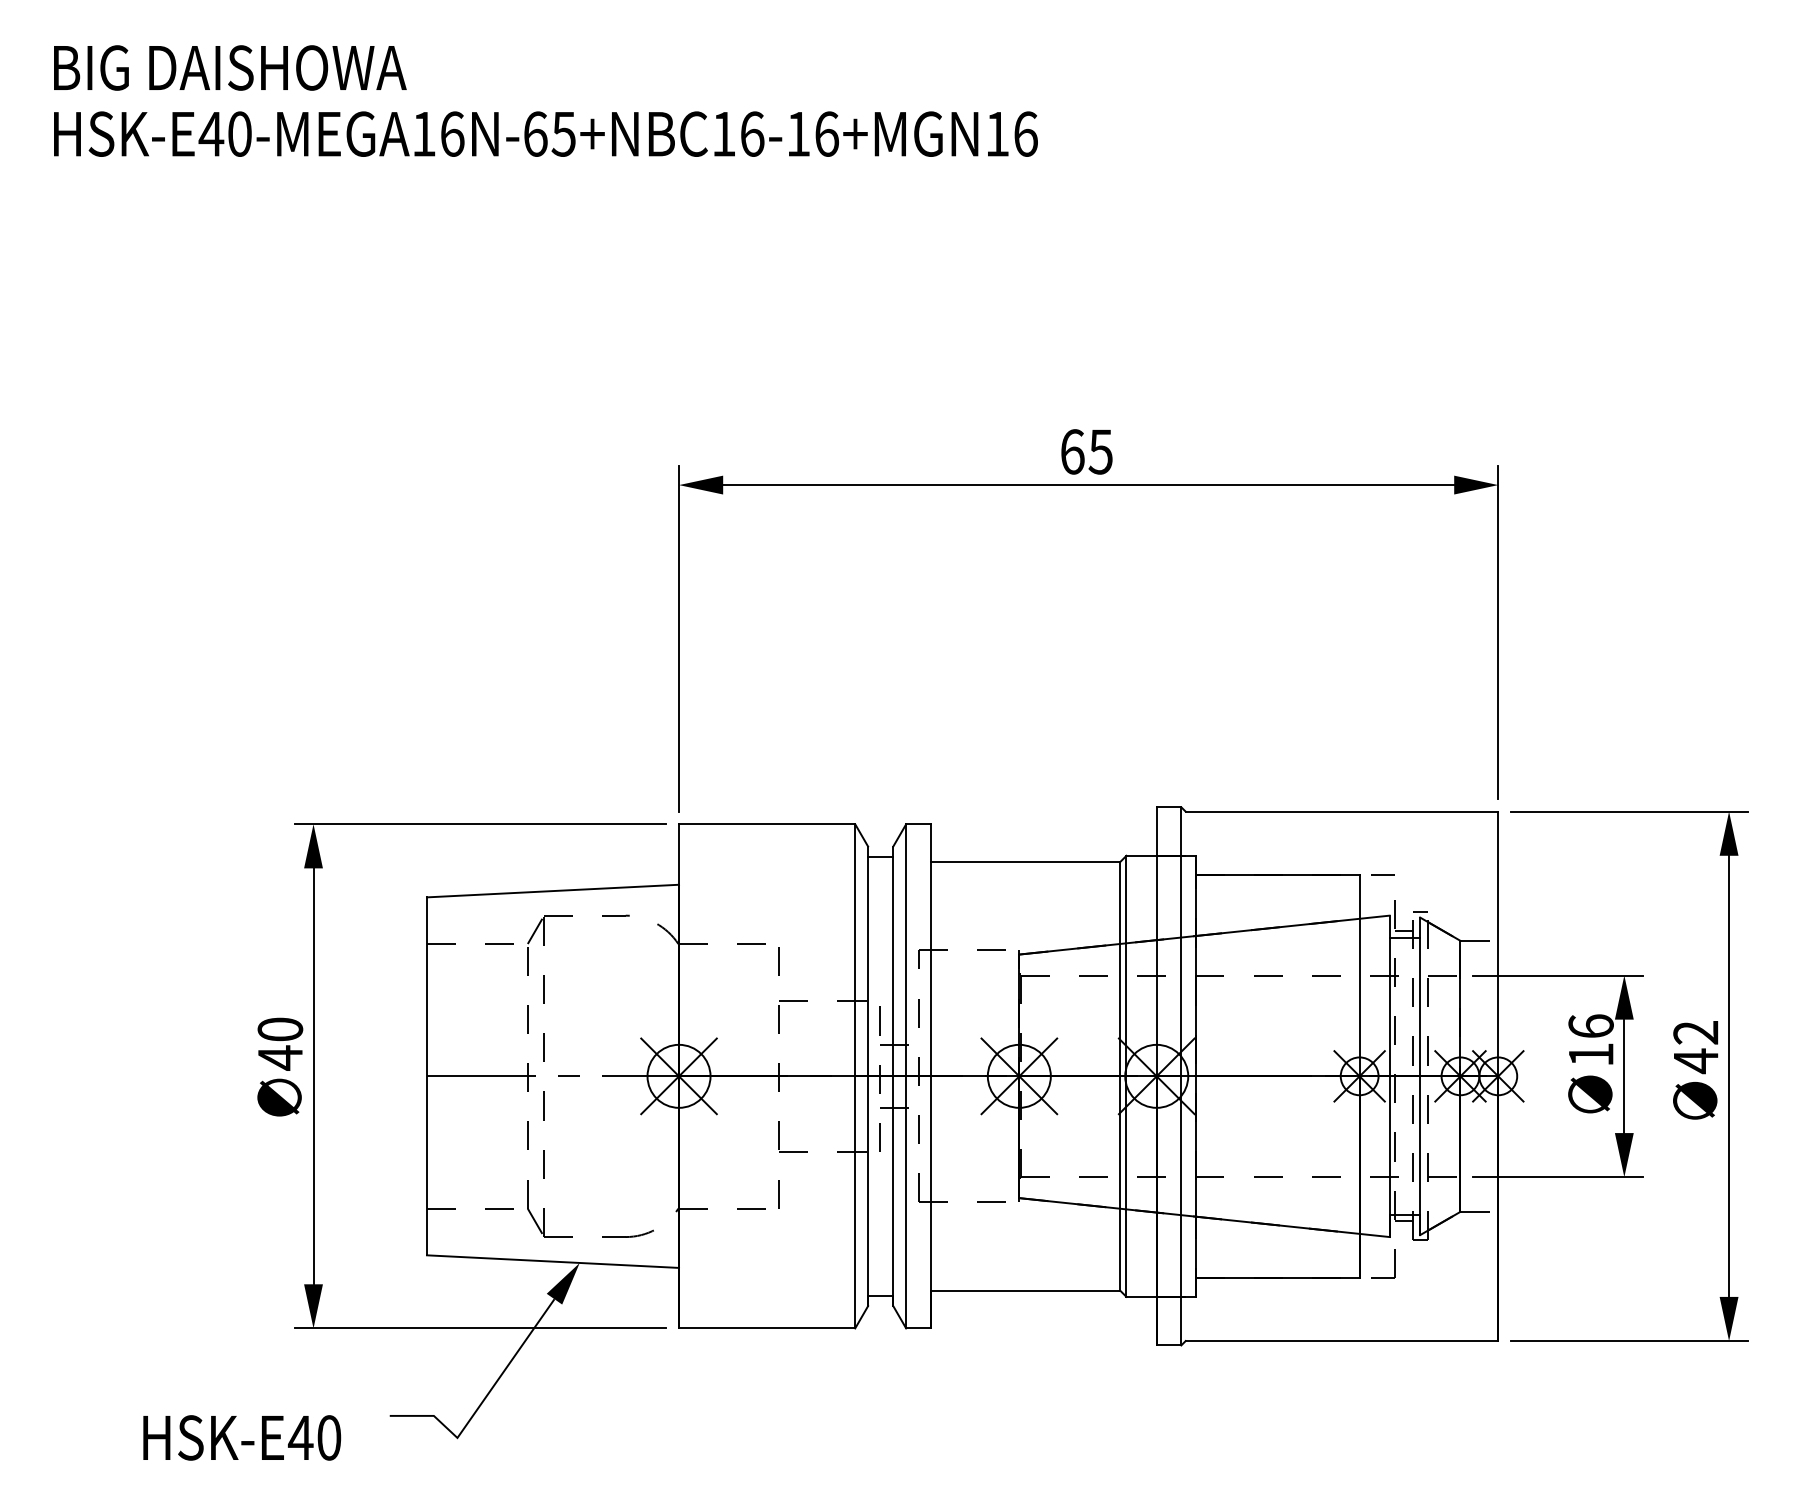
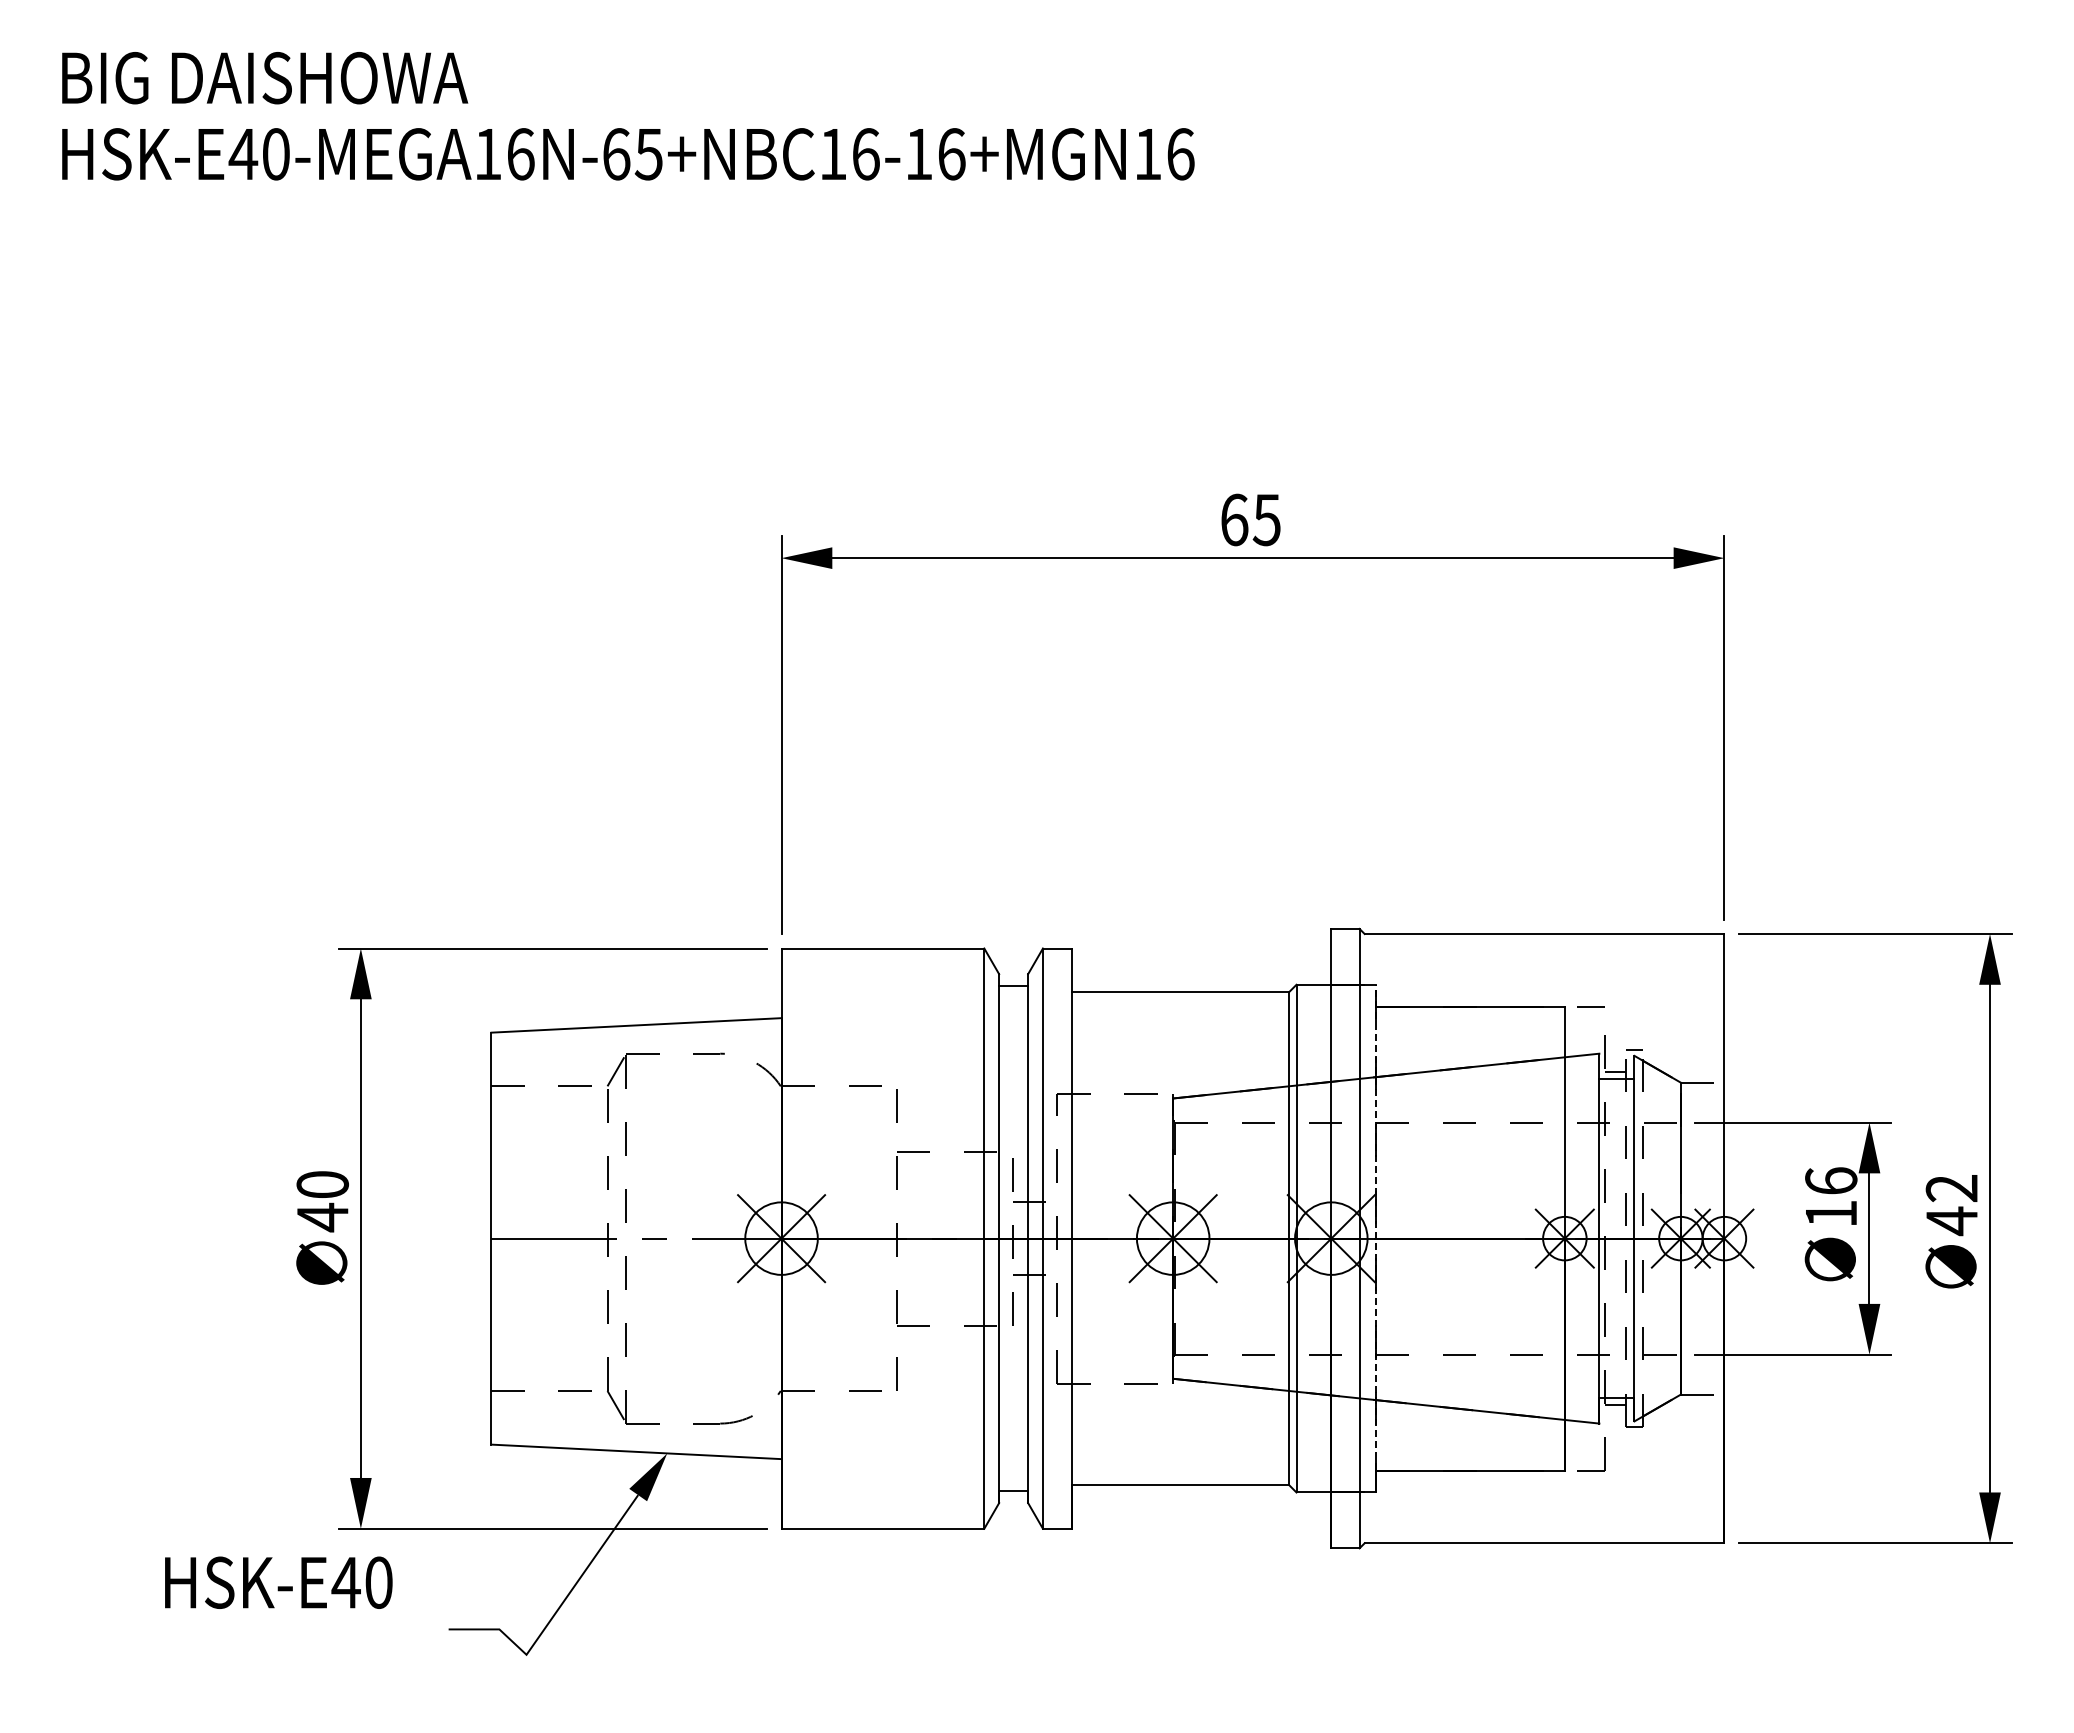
line: (1195, 1076) -> (1376, 1238), solid -> dashed
text: (241, 1437) -> (278, 1582), moved

